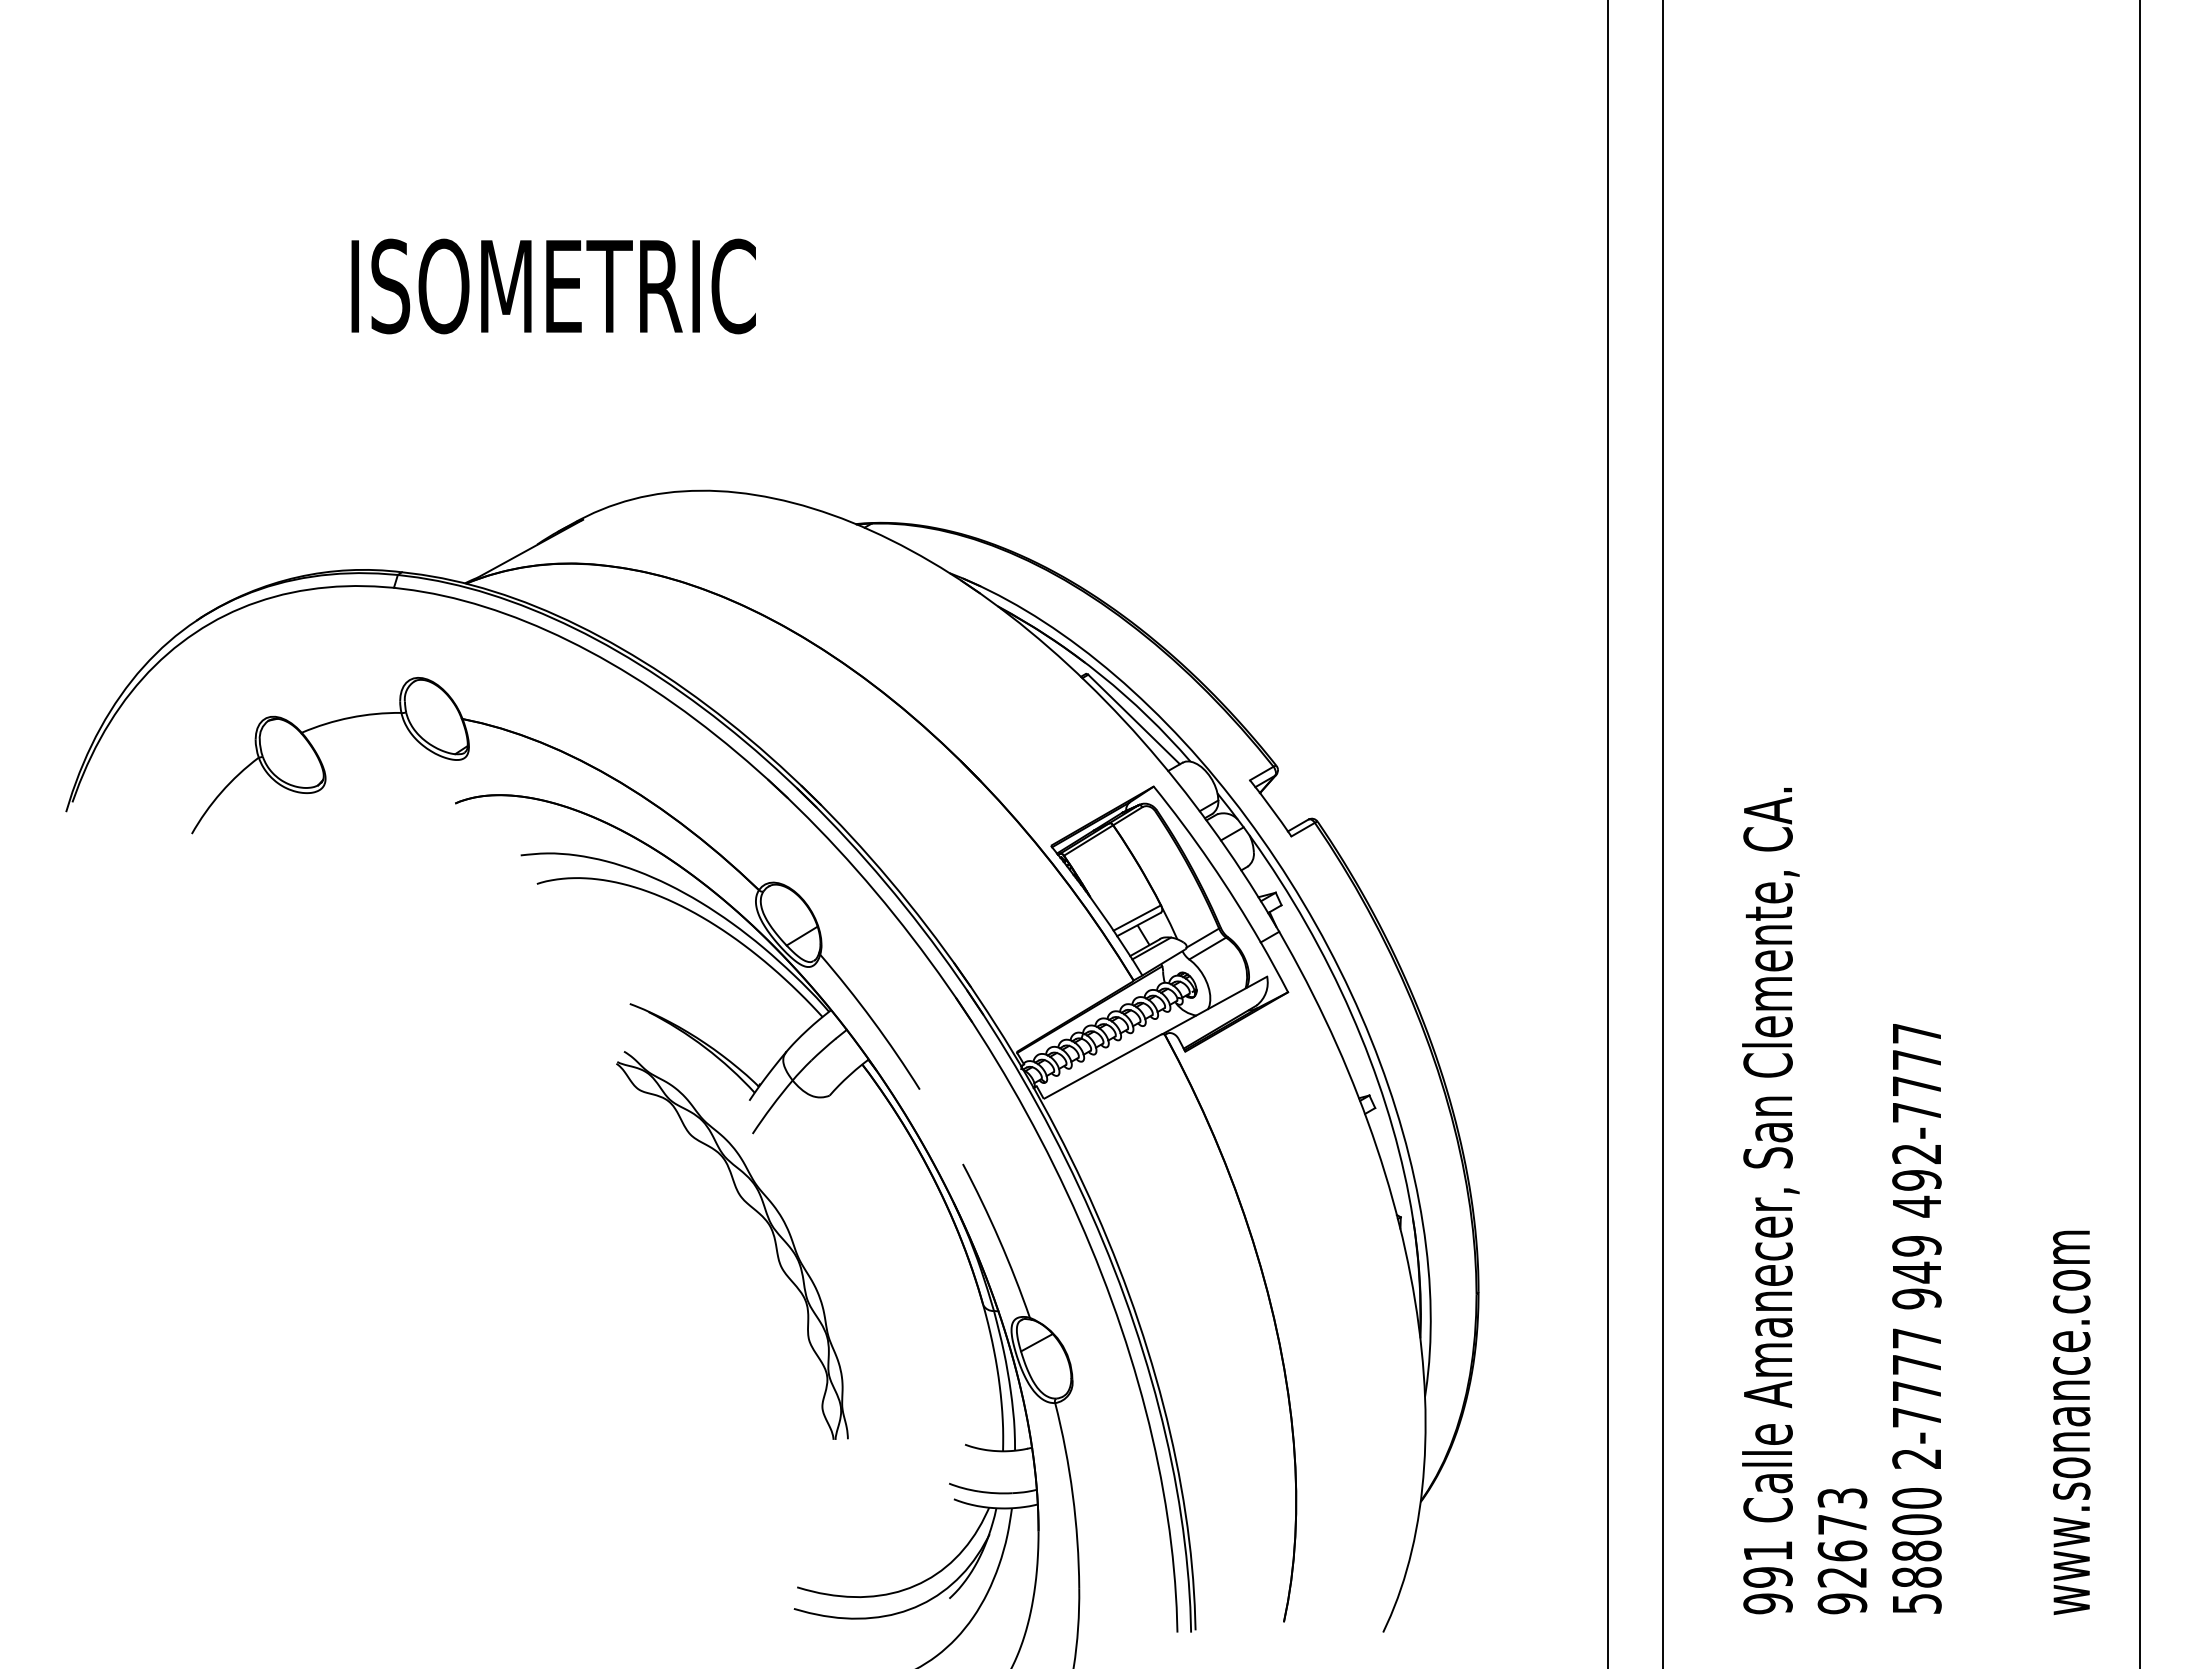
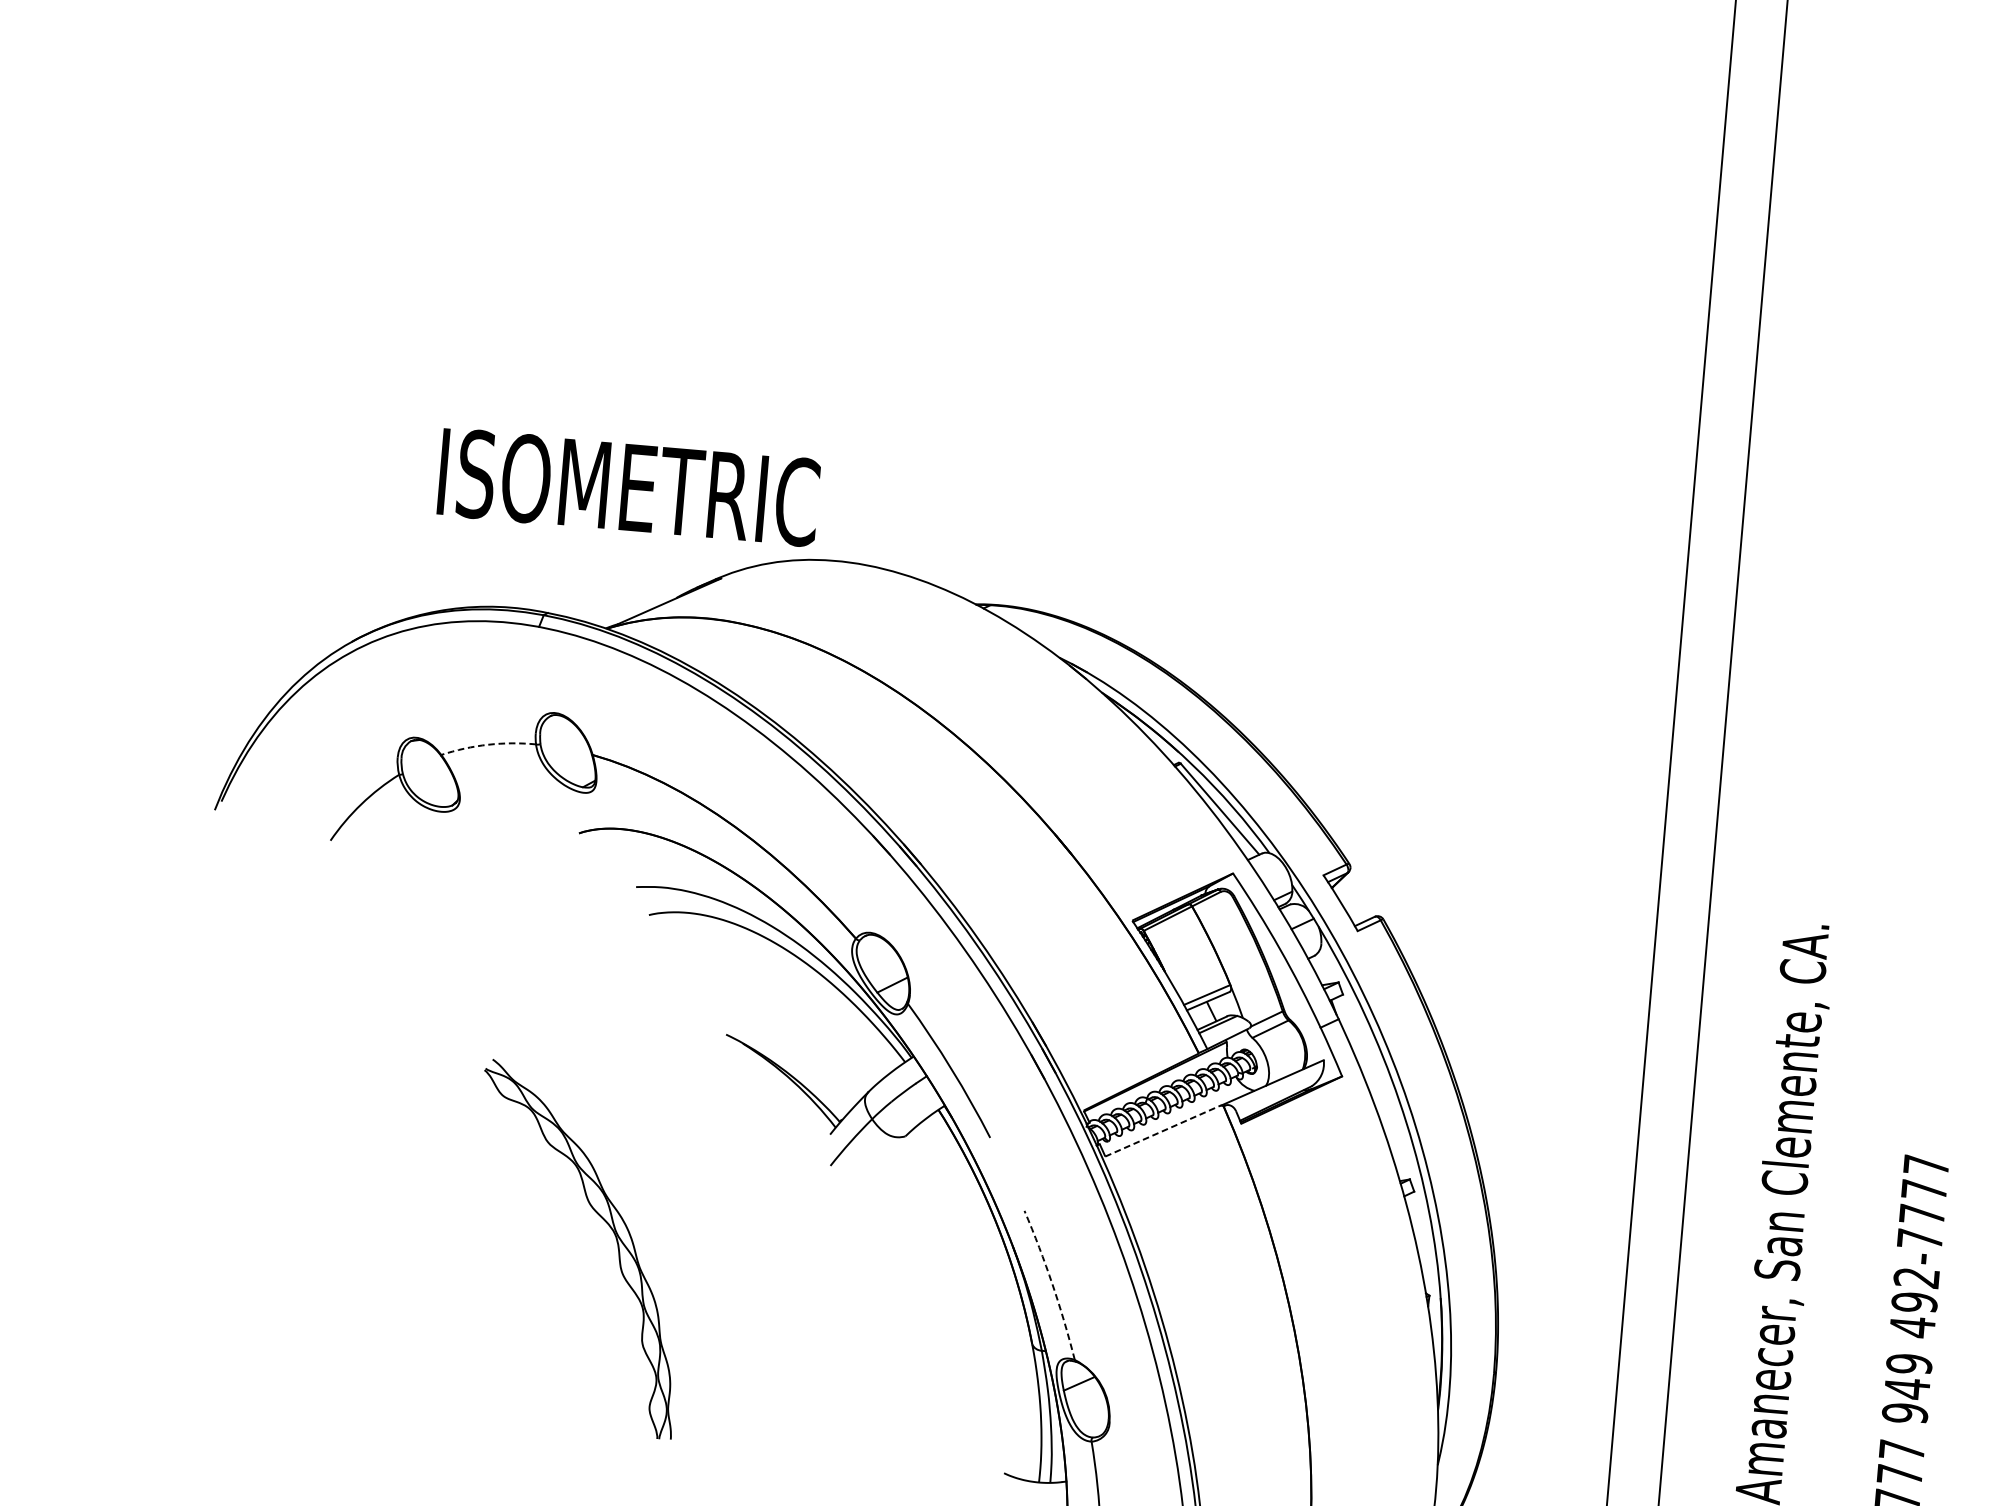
text: (553, 286) -> (628, 487), moved
arc: (350, 717) -> (488, 744), solid -> dashed
line: (1103, 1066) -> (1163, 1131), solid -> dashed
part: (758, 1214) -> (605, 1222), moved
arc: (999, 1239) -> (1052, 1284), solid -> dashed

